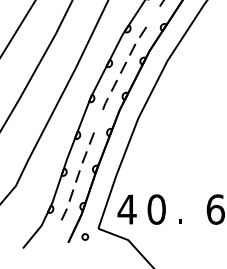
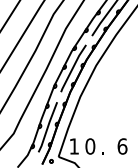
line: (123, 64) -> (72, 67), dashed -> solid
line: (79, 172) -> (48, 126), dashed -> solid
text: (127, 209) -> (74, 146), 4 -> 1

